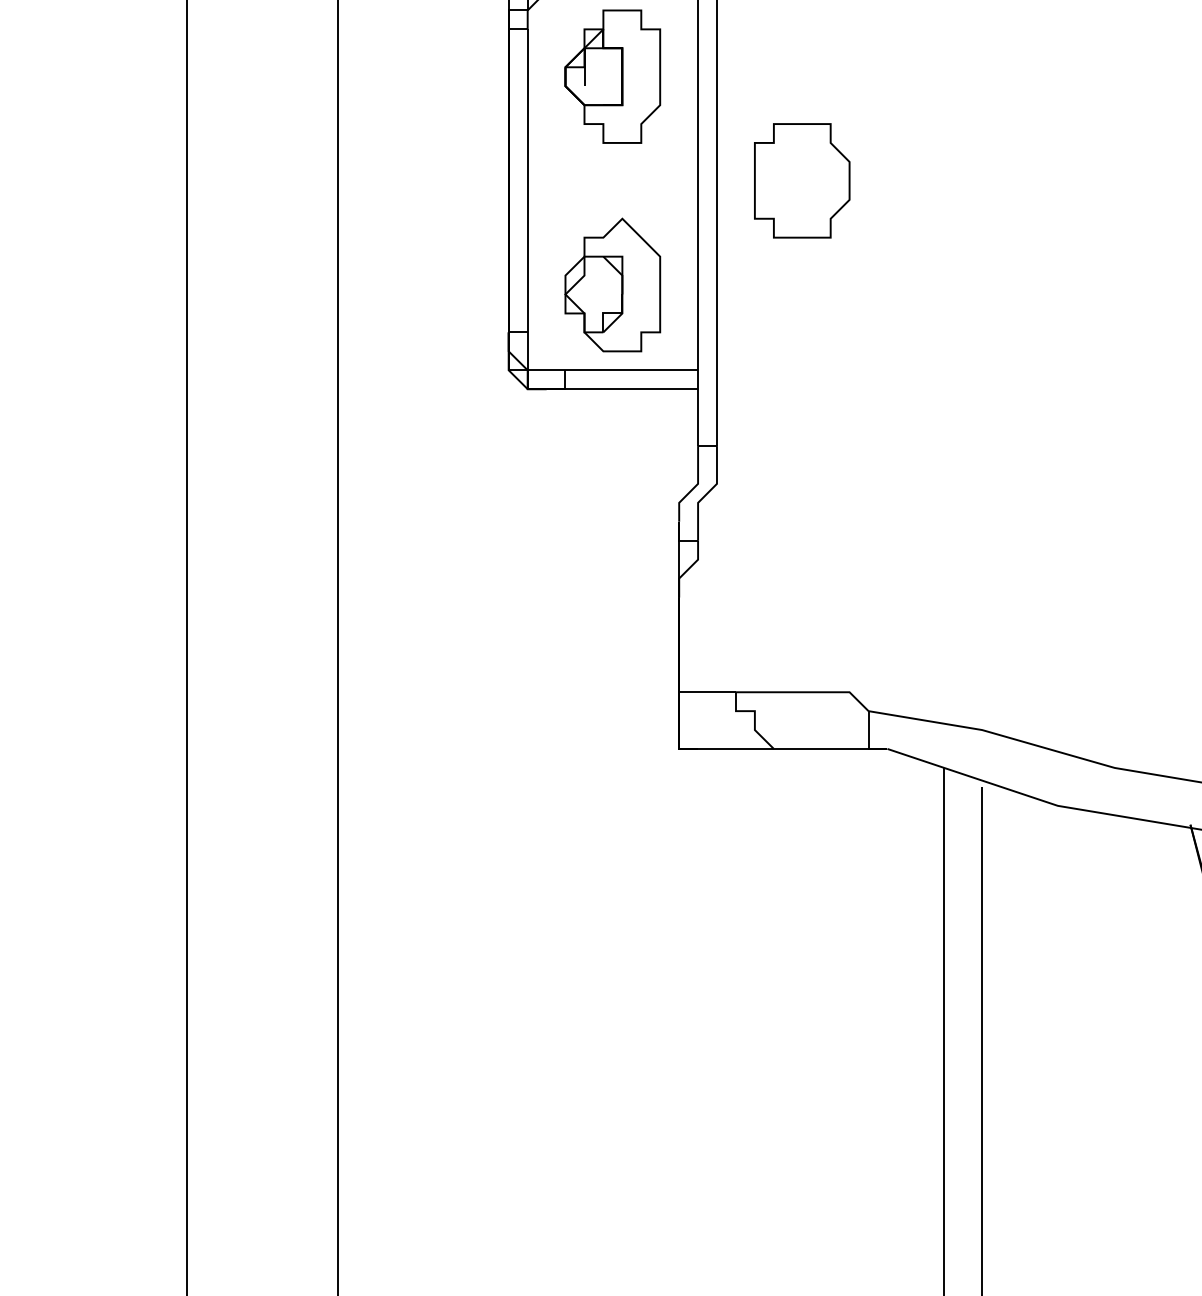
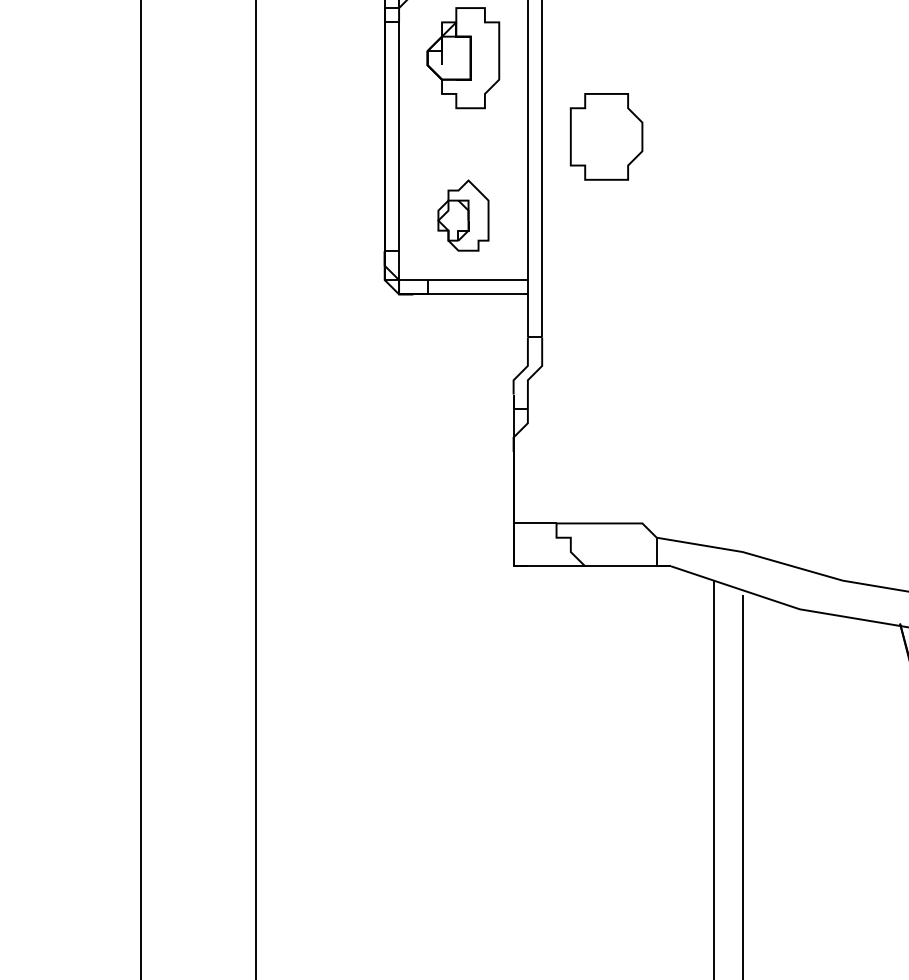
part: (612, 284) -> (463, 215), size x0.7

